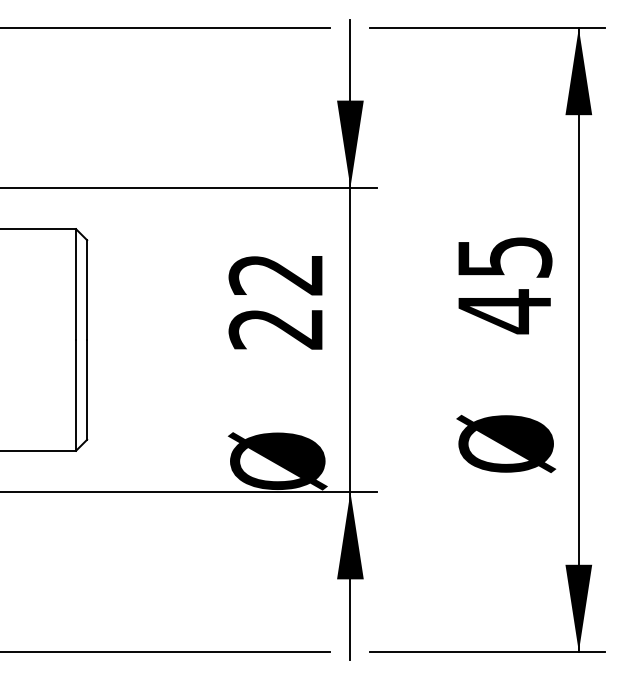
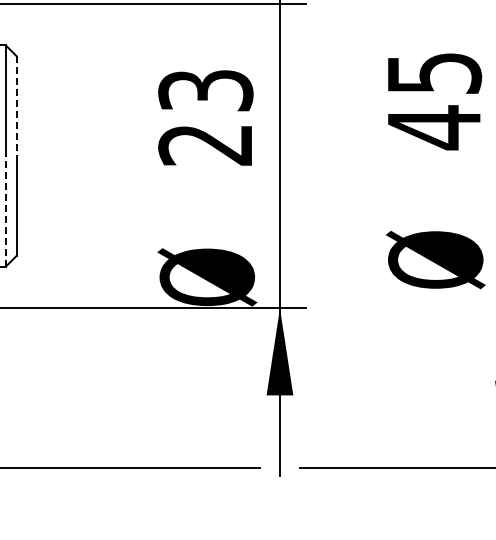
text: (276, 274) -> (206, 90), 22 -> 23
line: (87, 290) -> (17, 106), solid -> dashed
line: (76, 394) -> (6, 210), solid -> dashed

